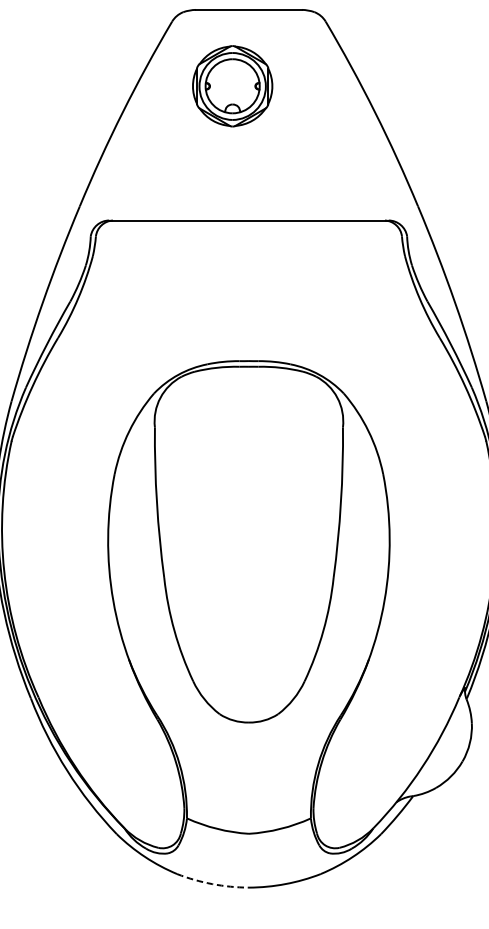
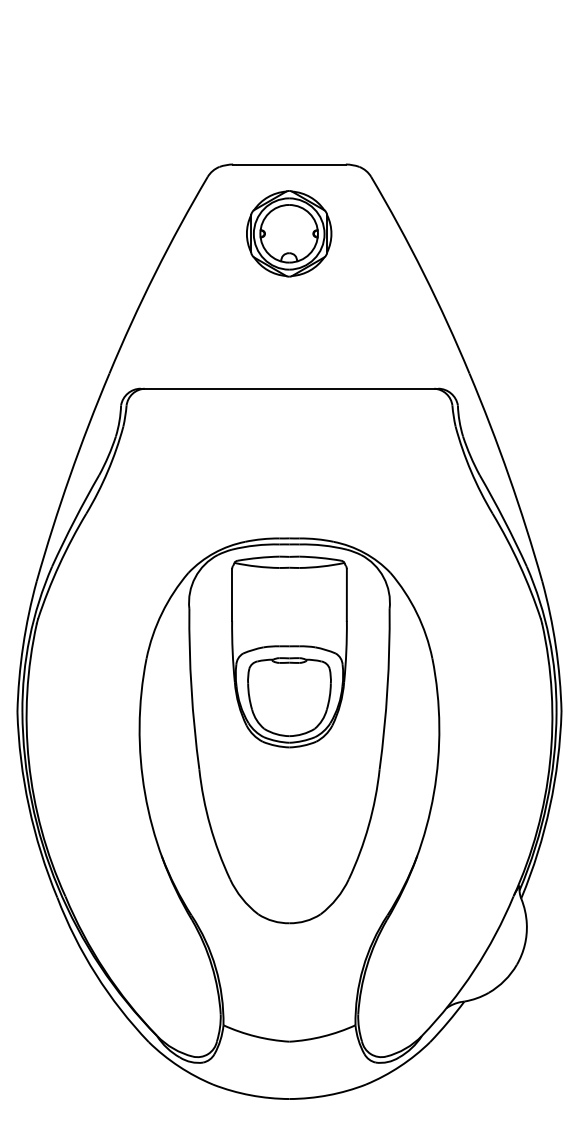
part: (232, 86) -> (289, 233), moved
part: (248, 467) -> (289, 651), added
arc: (212, 884) -> (250, 1095), dashed -> solid

